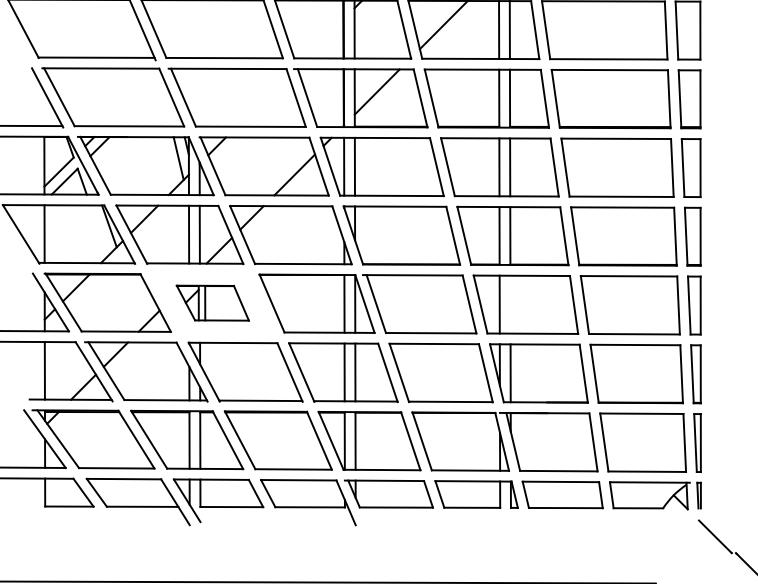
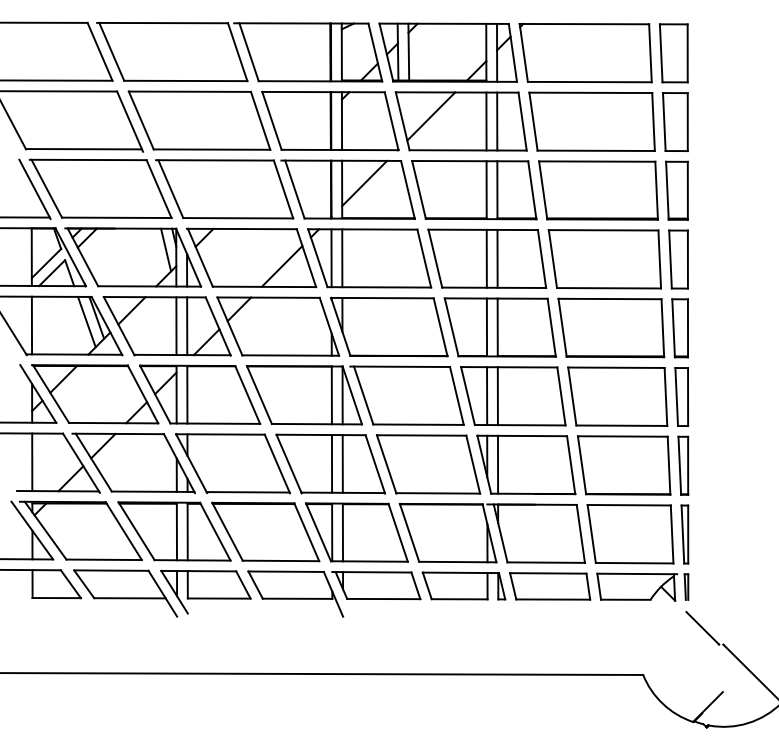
line: (99, 230) -> (86, 321), added
part: (213, 303) -> (200, 394), size x1.67
line: (510, 305) -> (497, 396), added

